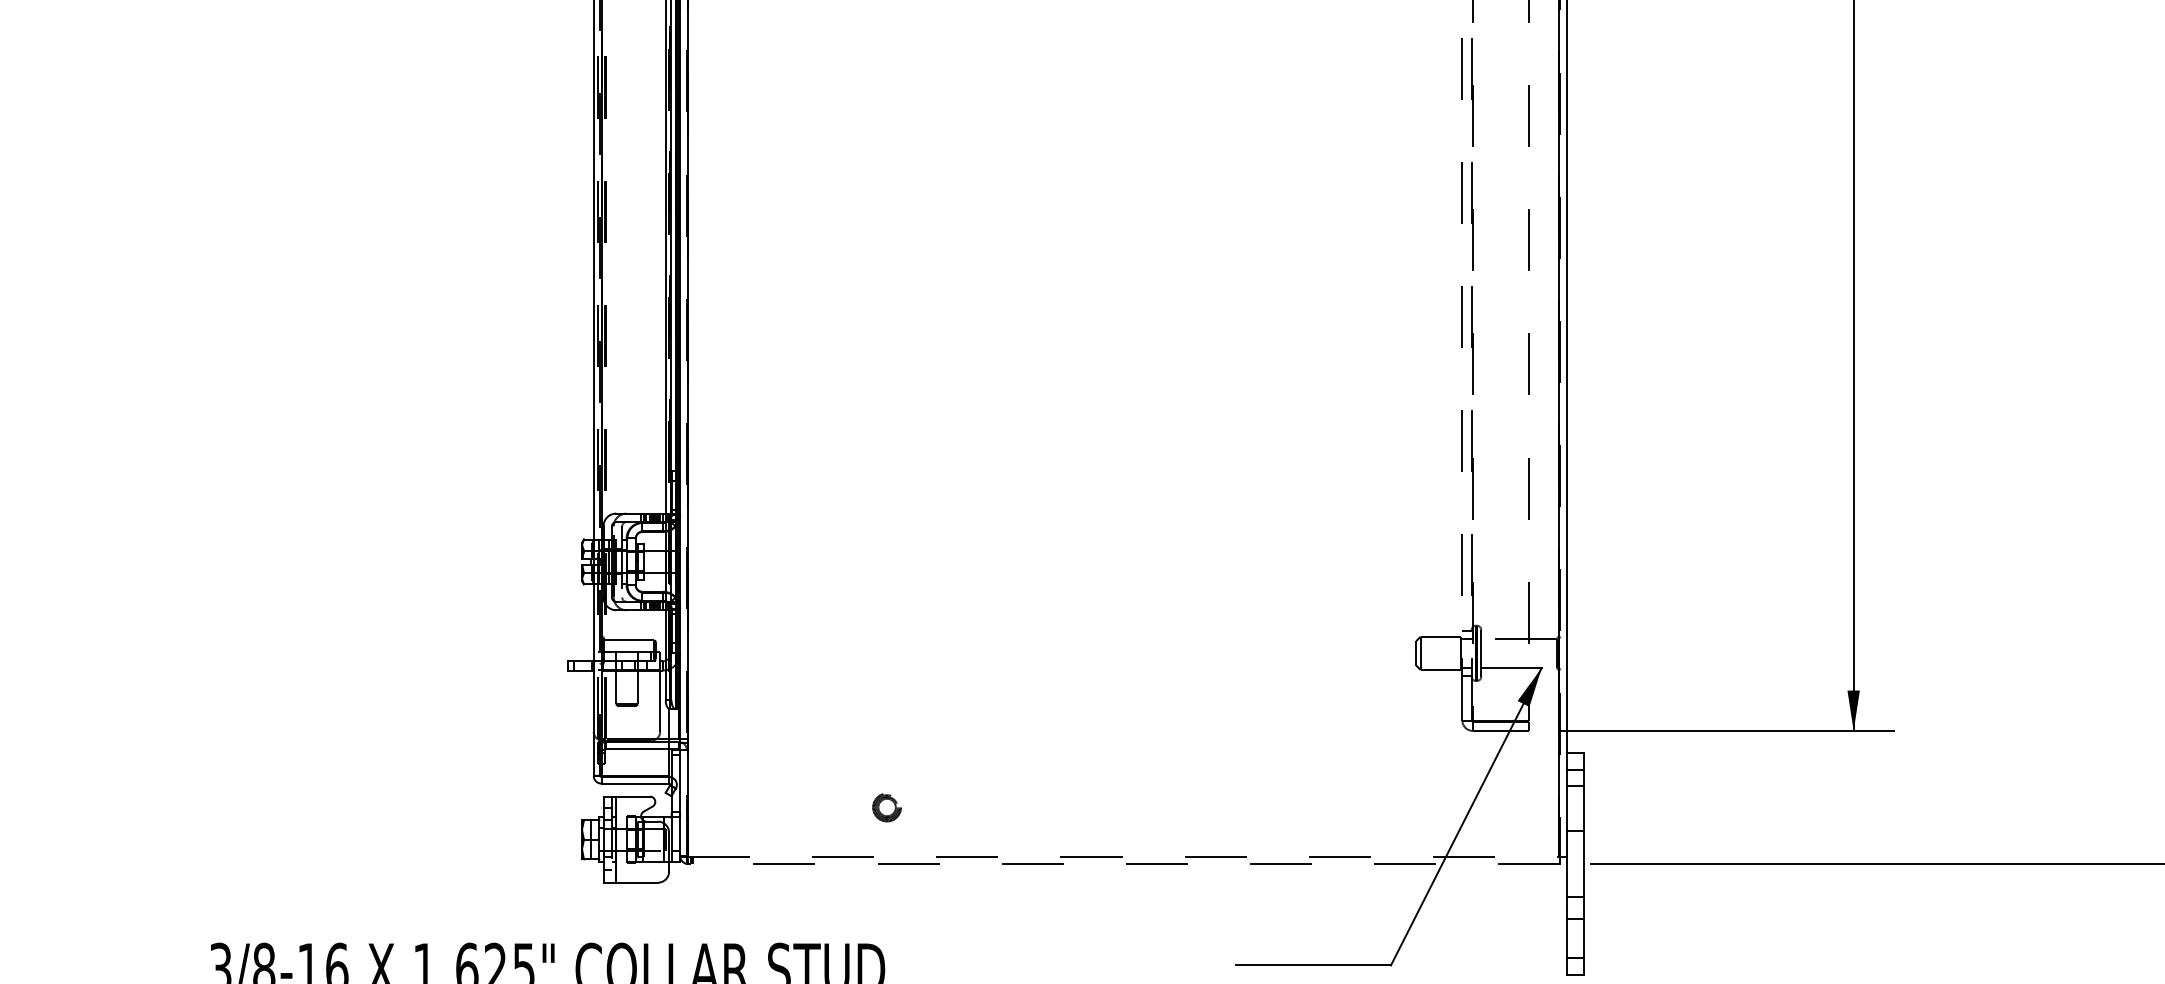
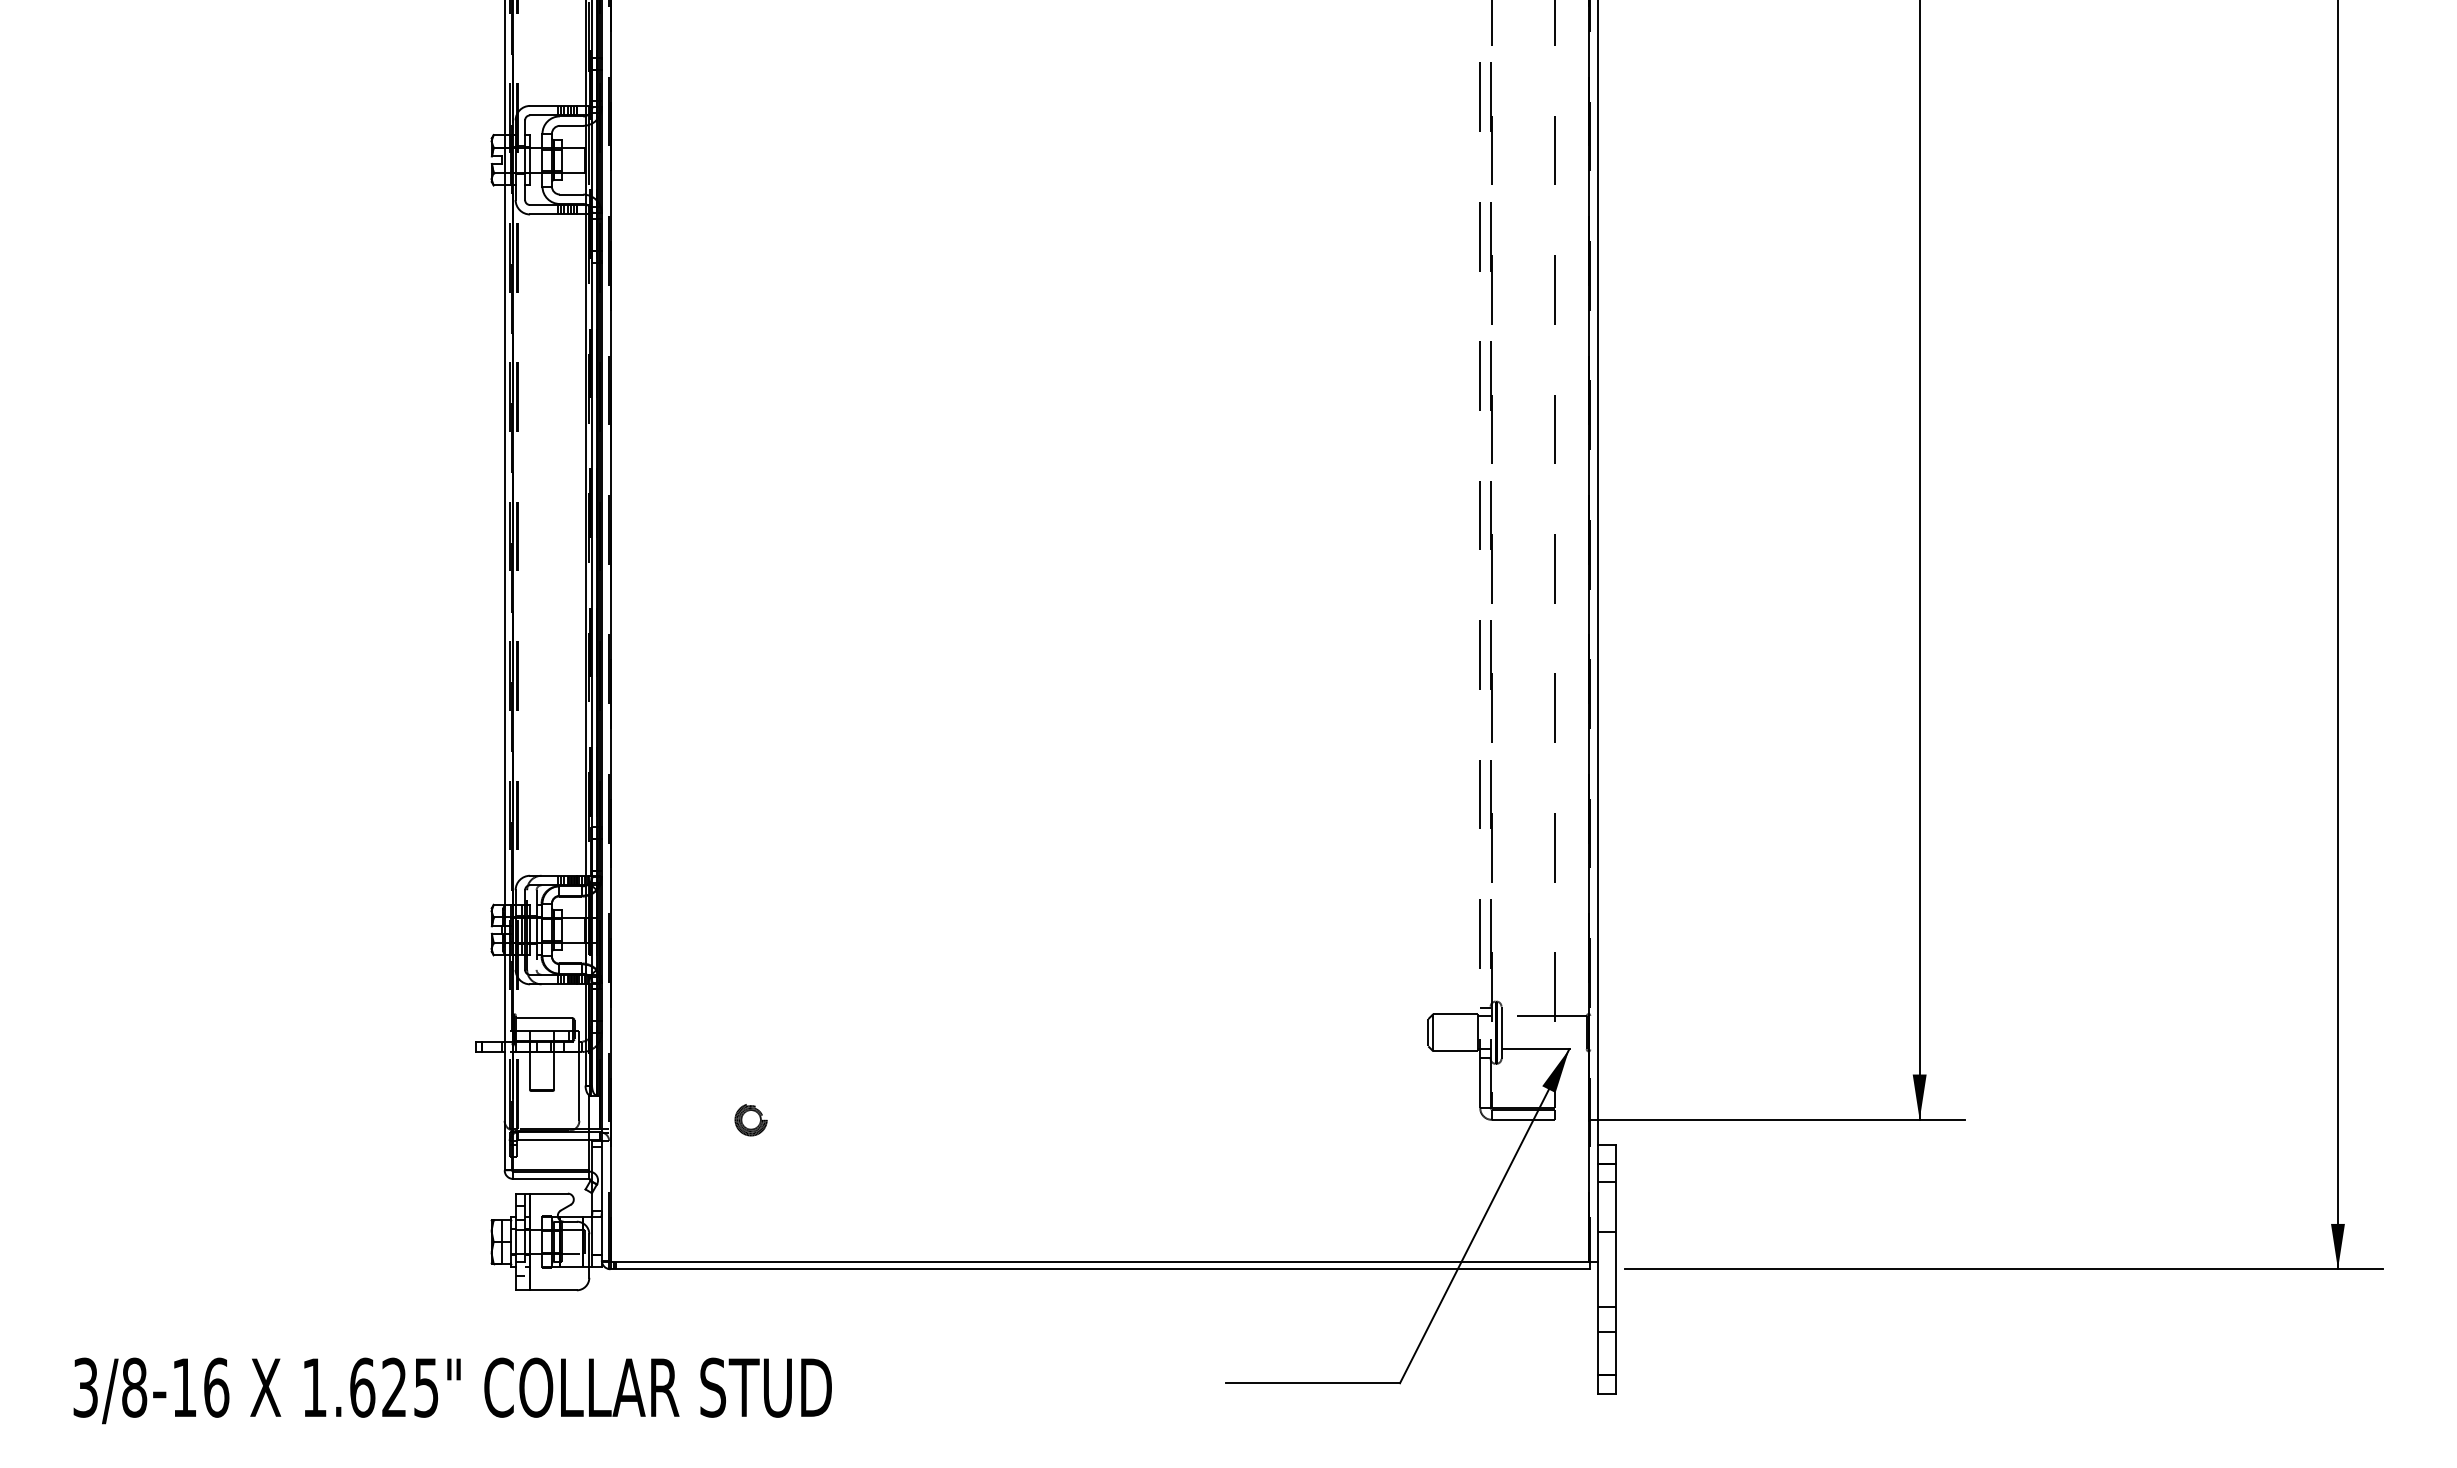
part: (886, 808) -> (750, 1120), moved
line: (1124, 857) -> (1100, 1261), dashed -> solid
line: (1123, 864) -> (1099, 1269), dashed -> solid

